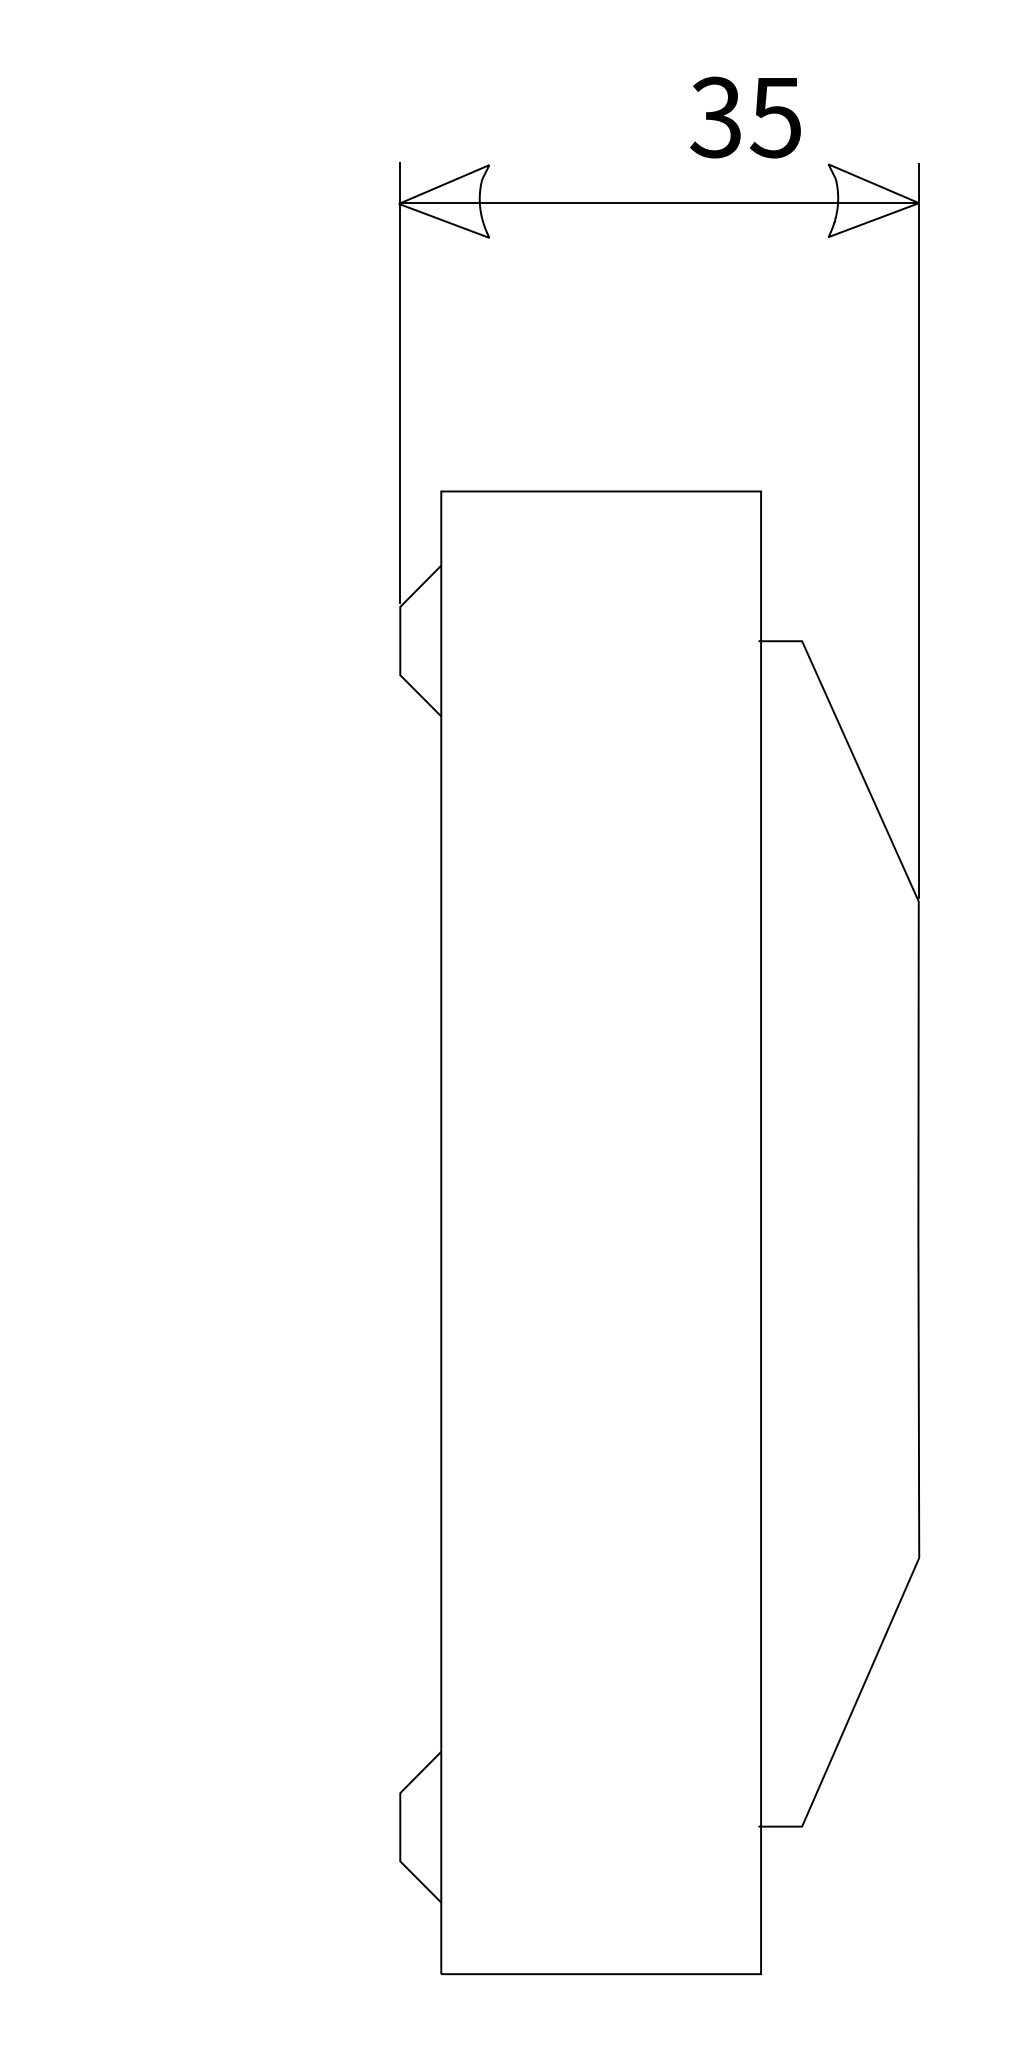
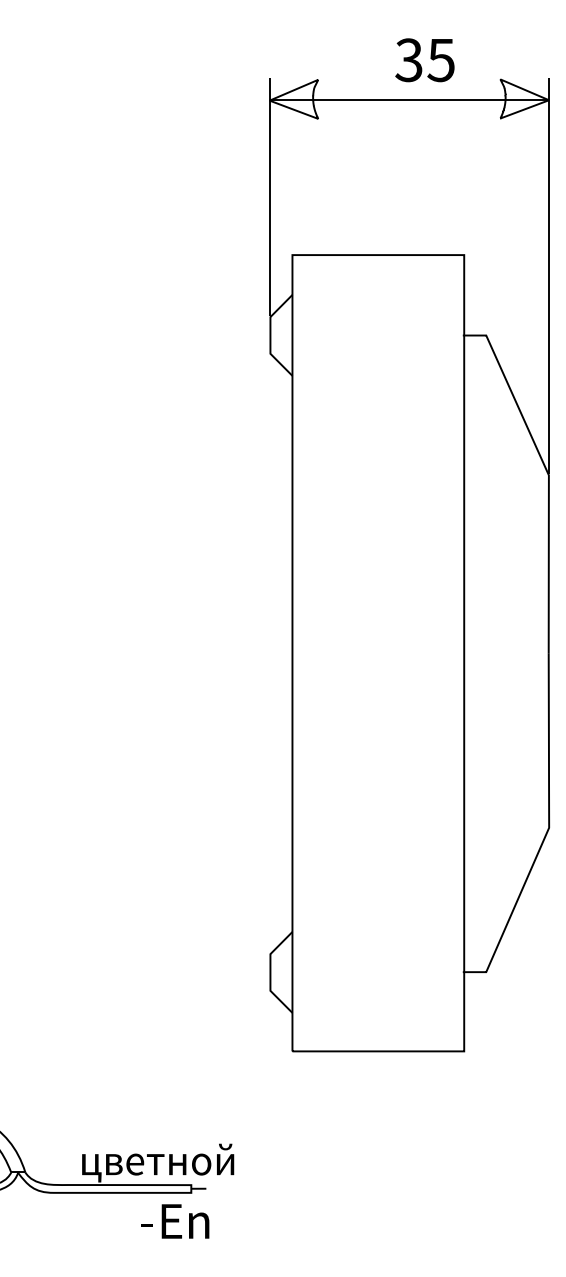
text: (744, 117) -> (424, 60), moved

